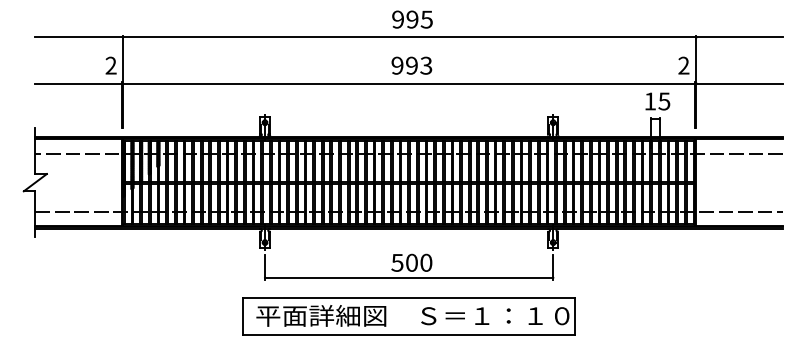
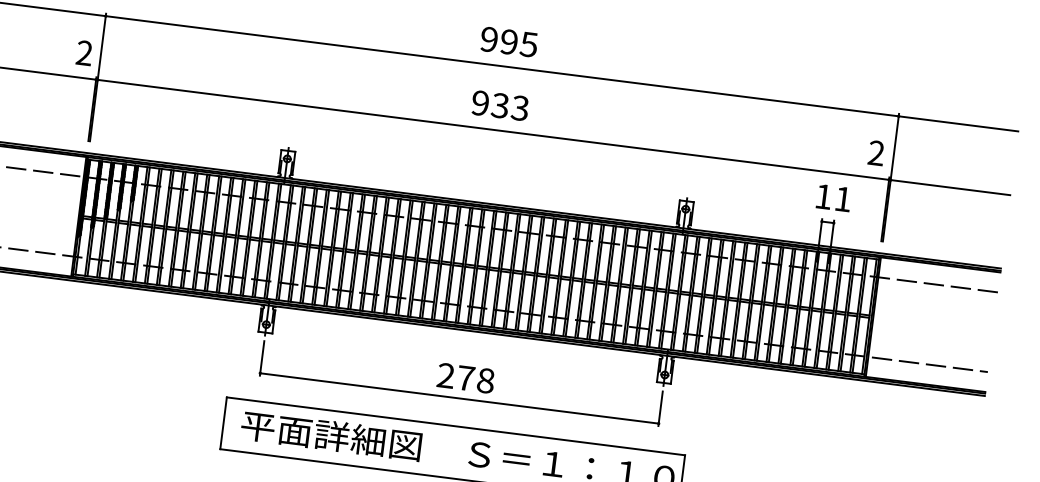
text: (411, 65) -> (499, 105), 993 -> 933
text: (664, 101) -> (843, 199), 15 -> 11
text: (411, 262) -> (465, 377), 500 -> 278

